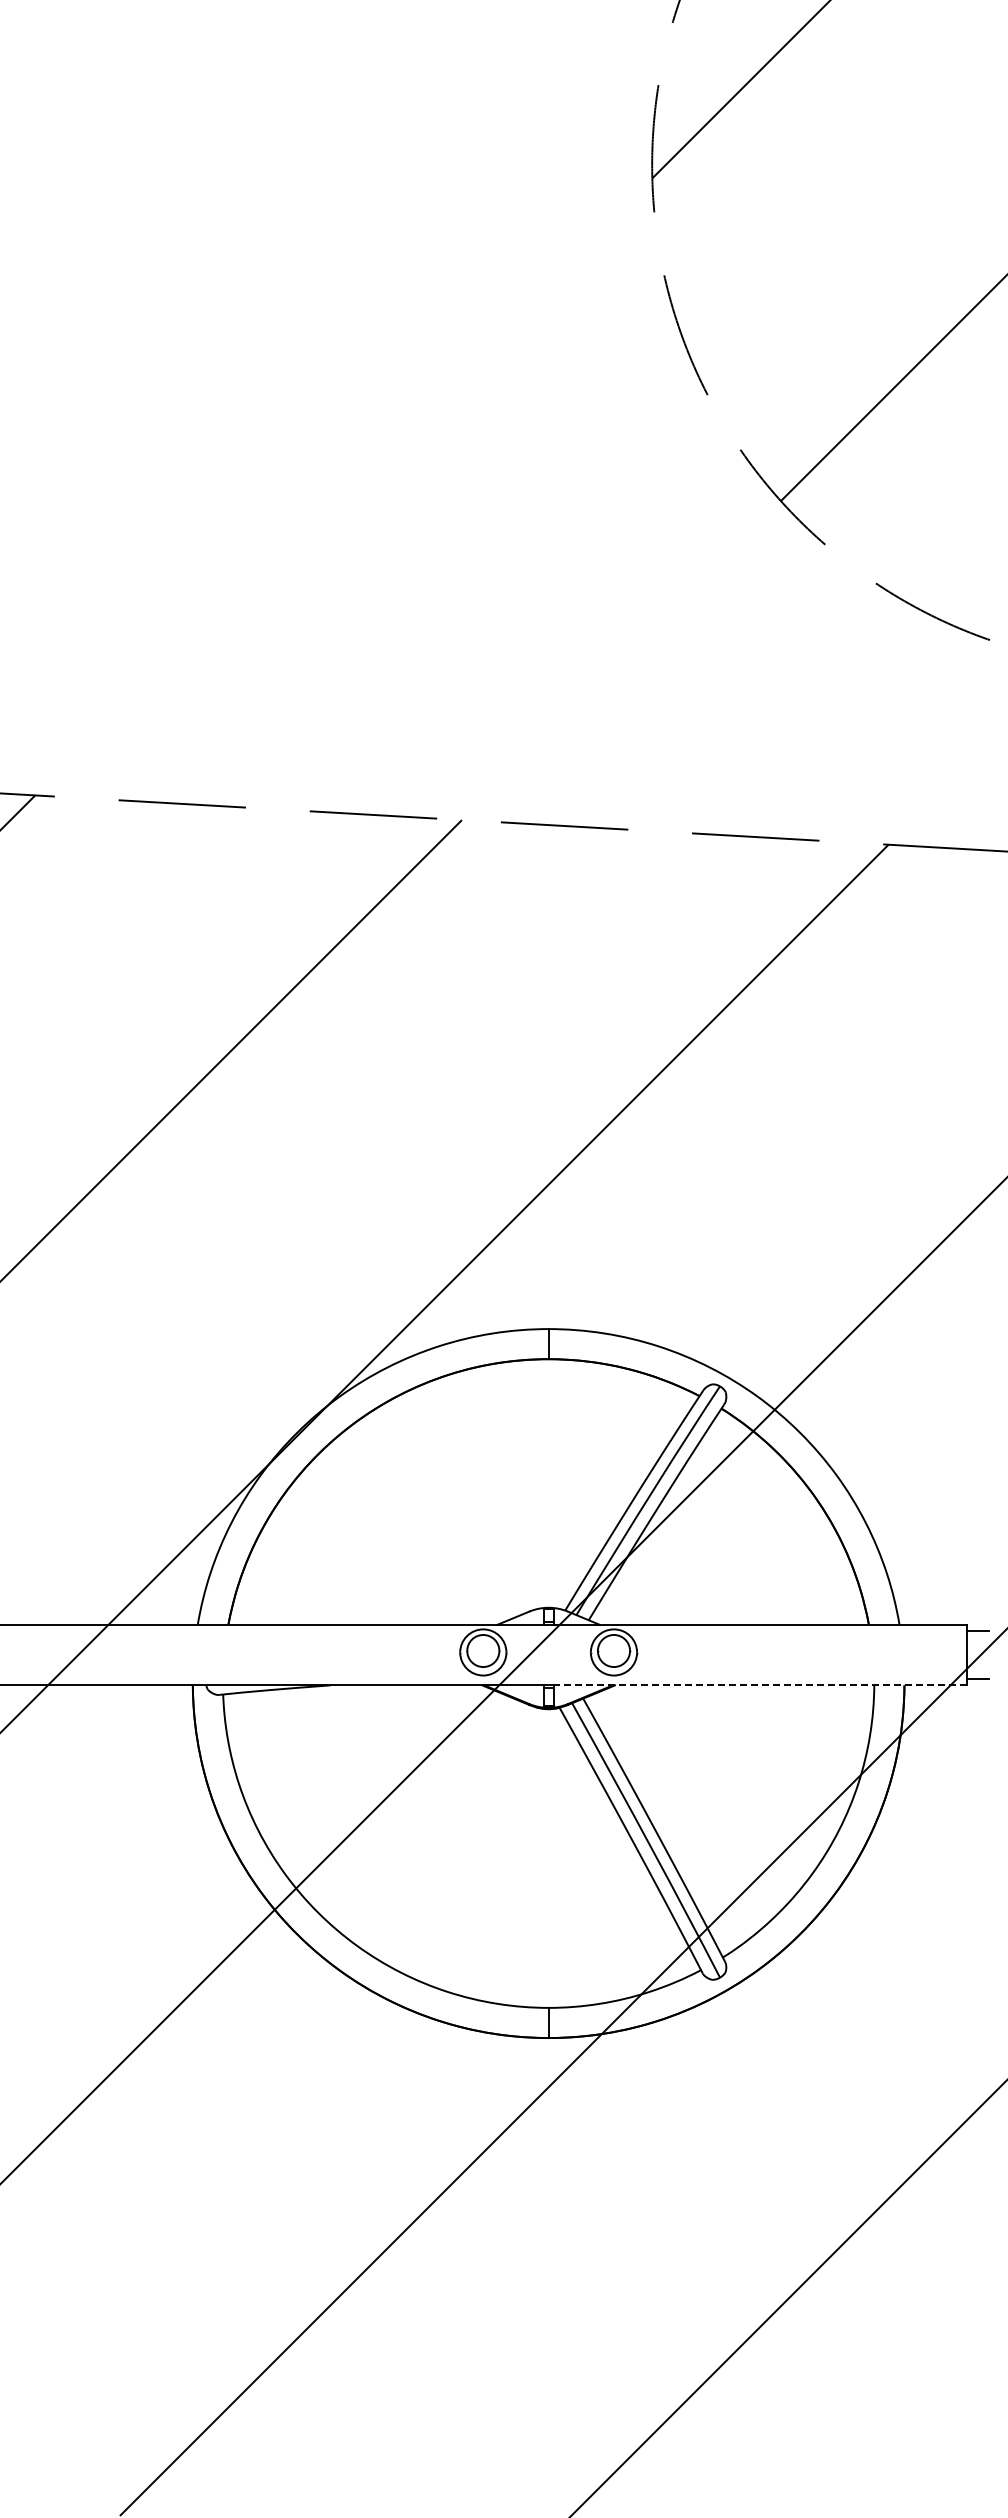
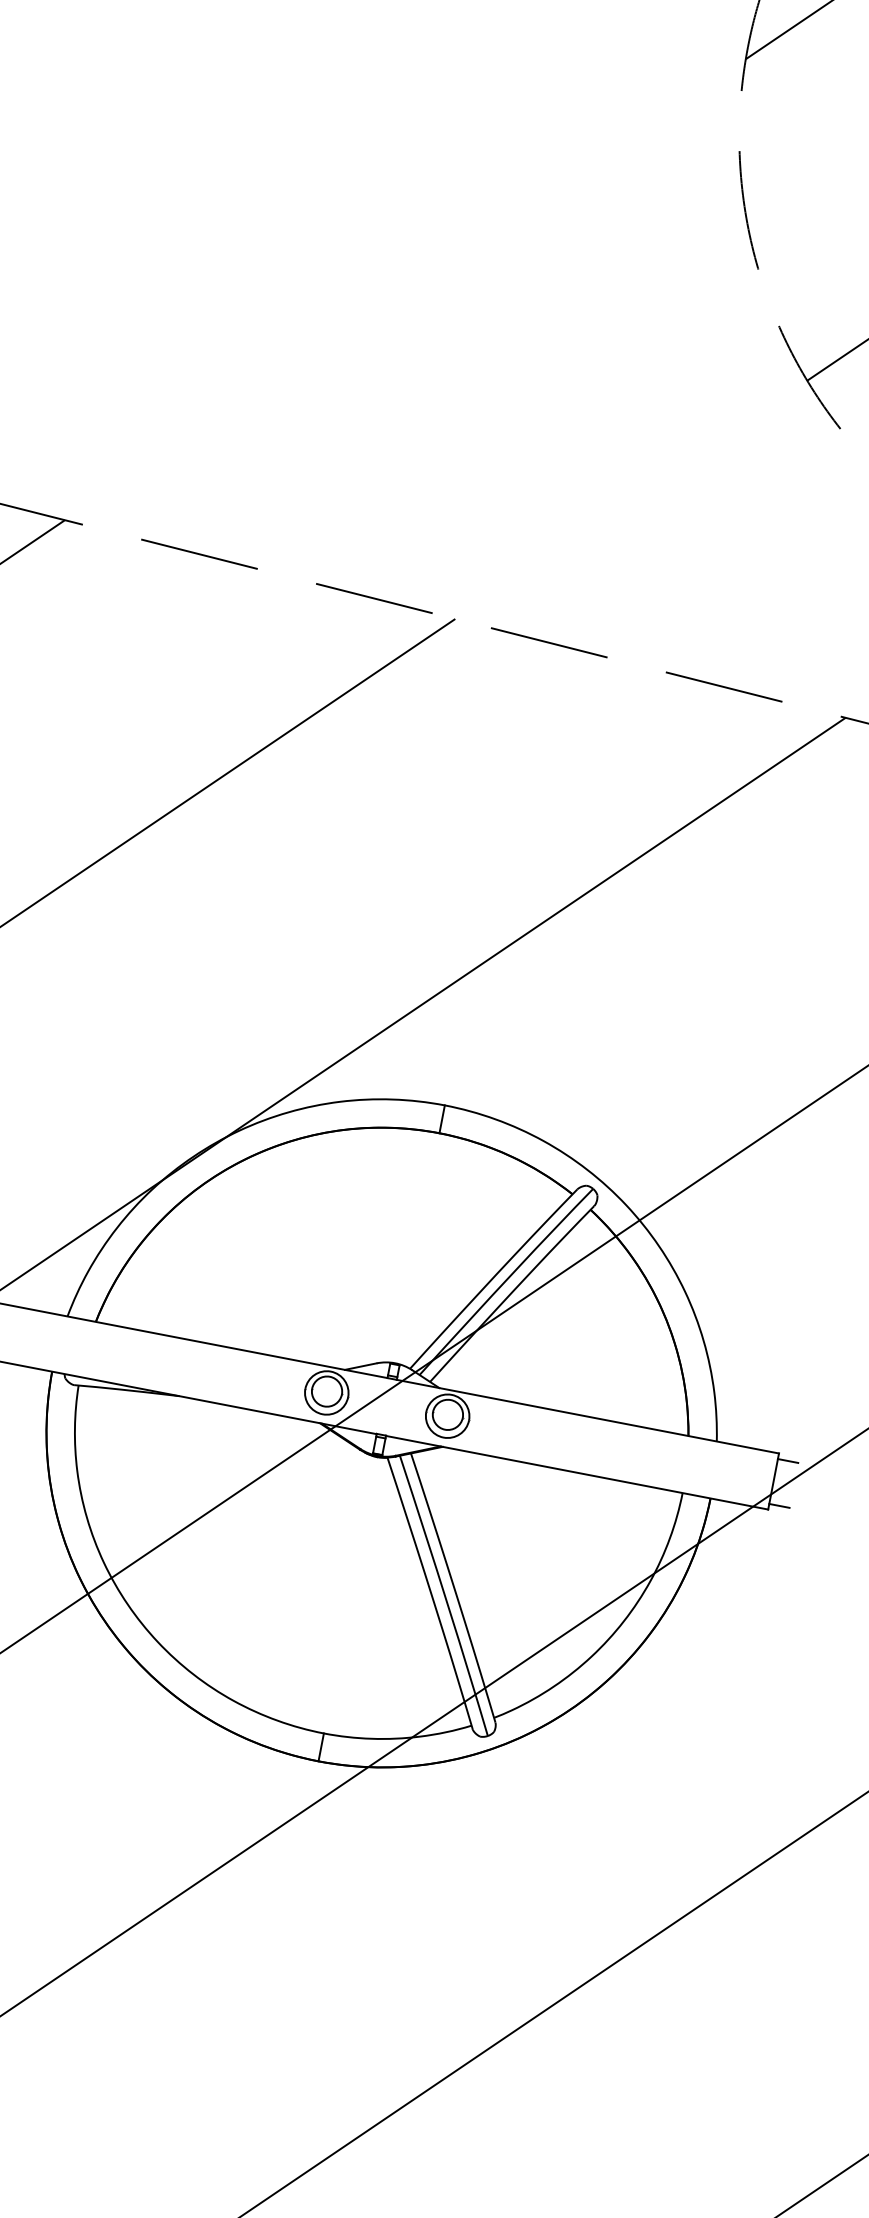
line: (760, 1685) -> (577, 1472), dashed -> solid

